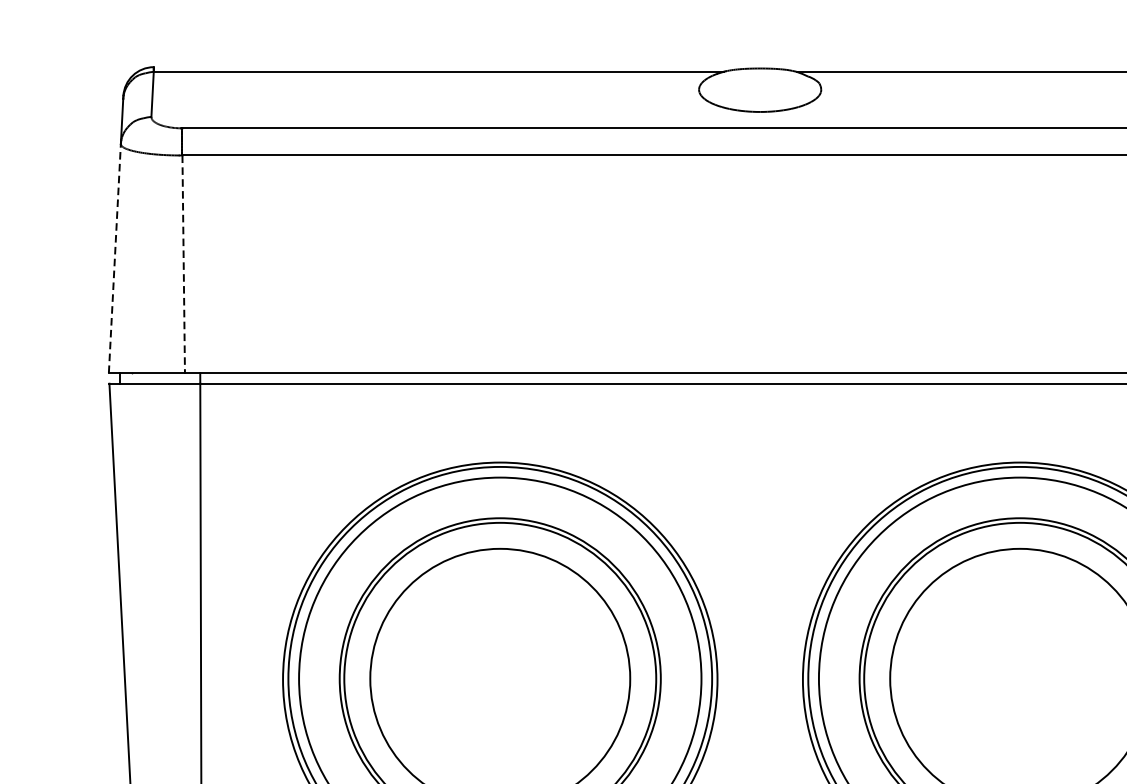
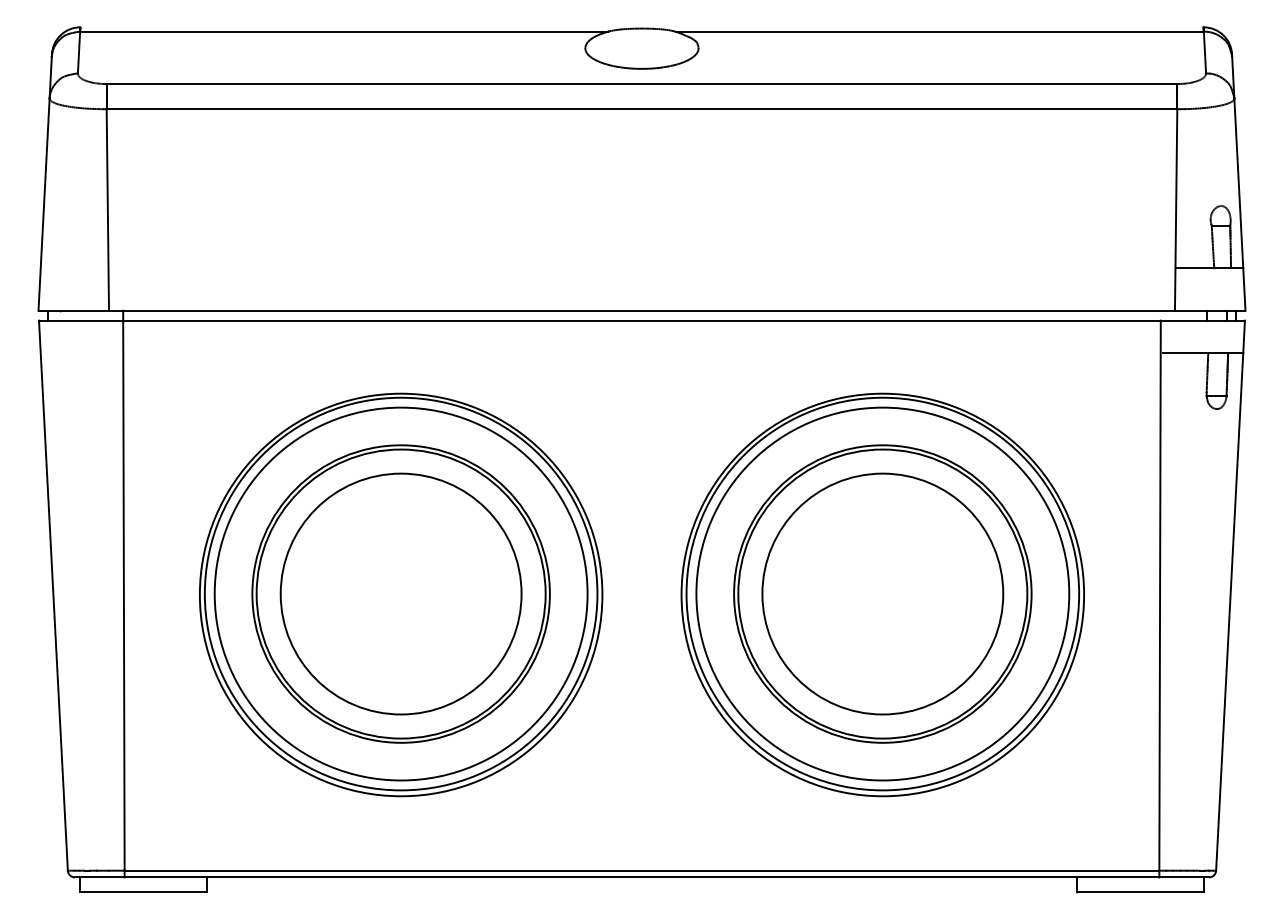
line: (115, 258) -> (44, 204), dashed -> solid
line: (183, 263) -> (107, 209), dashed -> solid

